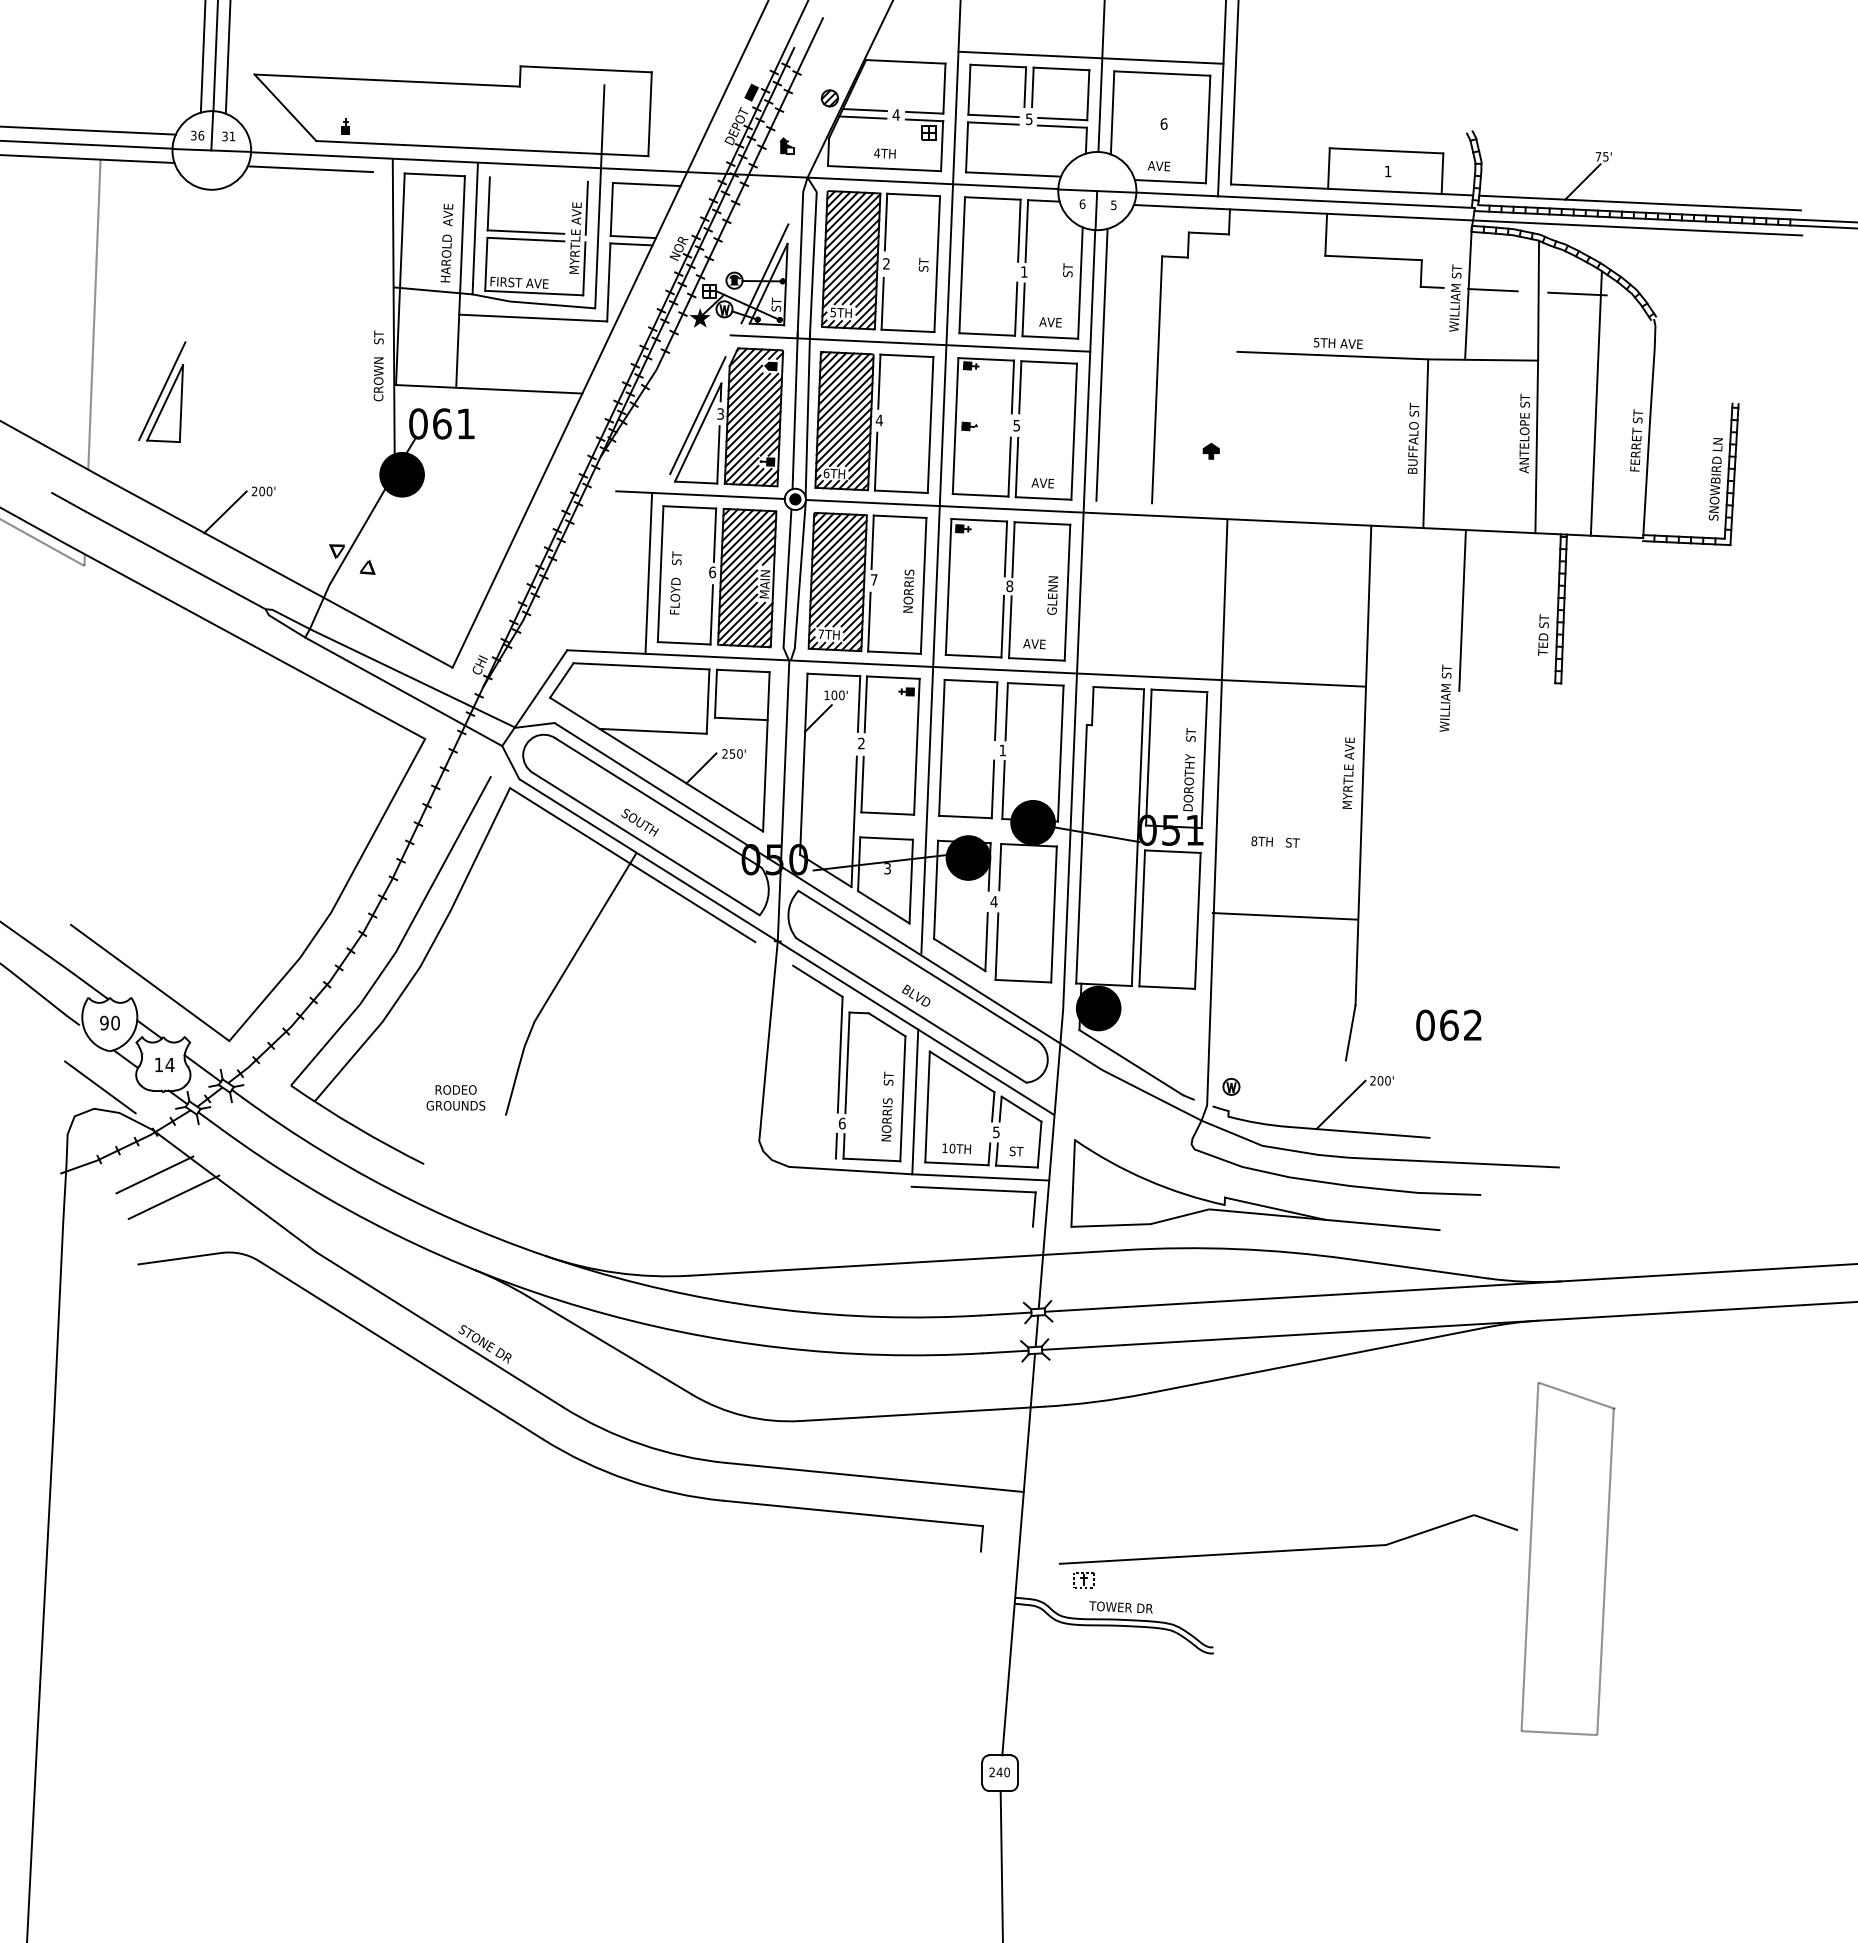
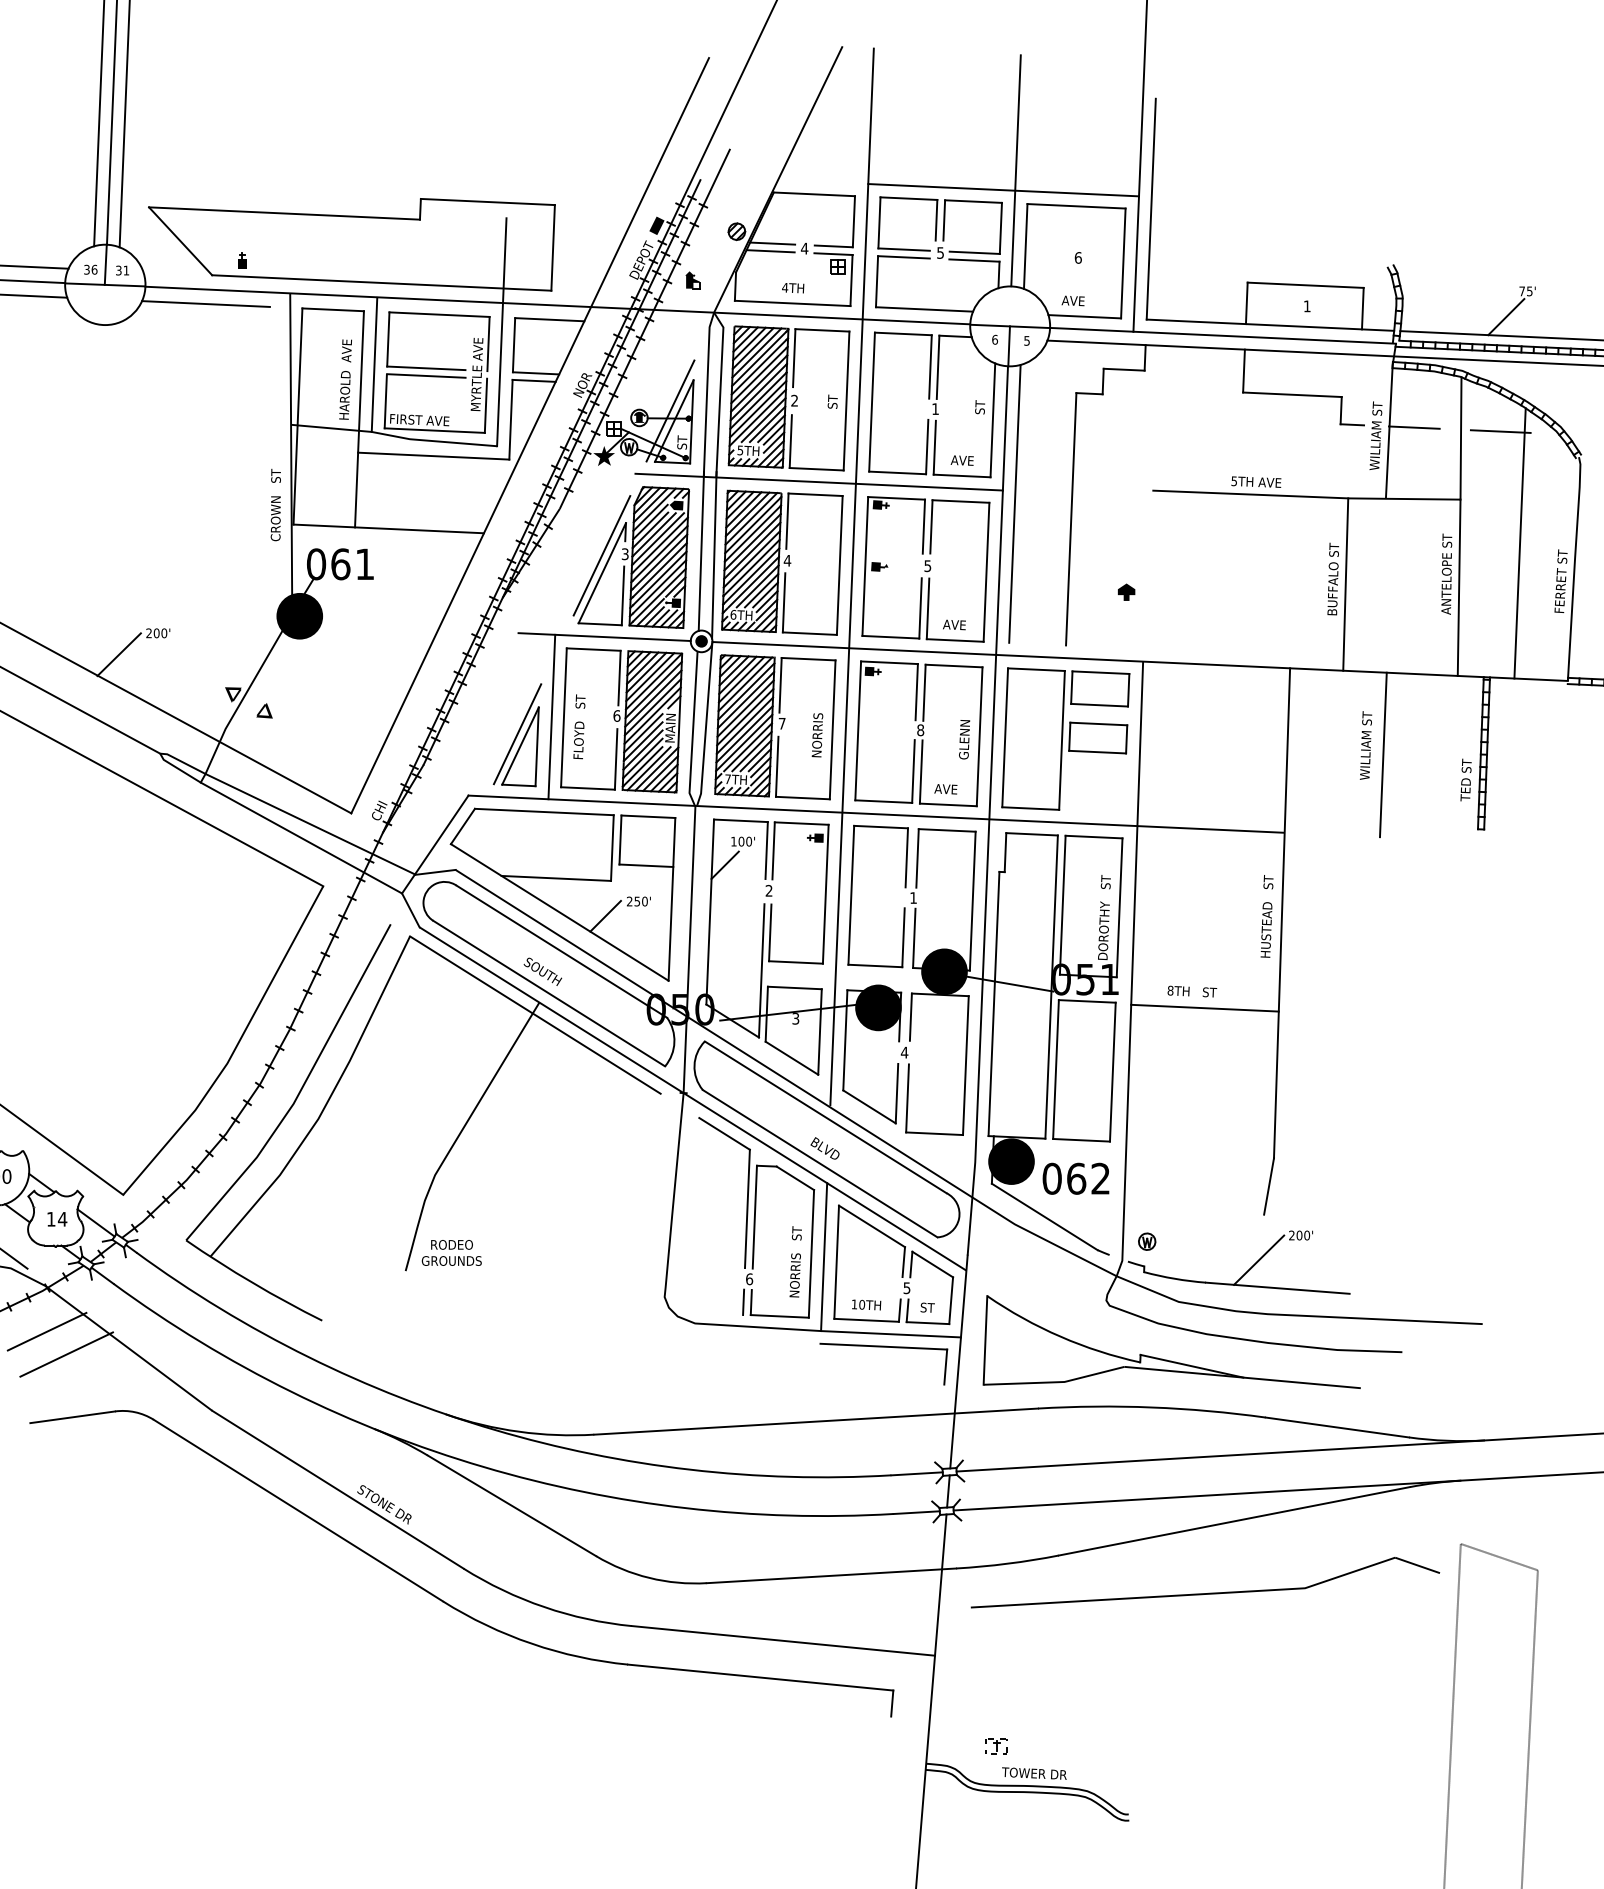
line: (538, 179) -> (439, 314), added
part: (162, 391) -> (517, 734), moved
part: (1151, 594) -> (1065, 738), added
text: (1445, 697) -> (1365, 744), moved
text: (1348, 767) -> (1266, 915), MYRTLE AVE -> HUSTEAD   ST
line: (1284, 916) -> (1204, 1008), moved
text: (1448, 1024) -> (1075, 1177), moved
text: (455, 1097) -> (451, 1252), moved
part: (1288, 1549) -> (1205, 1592), moved

